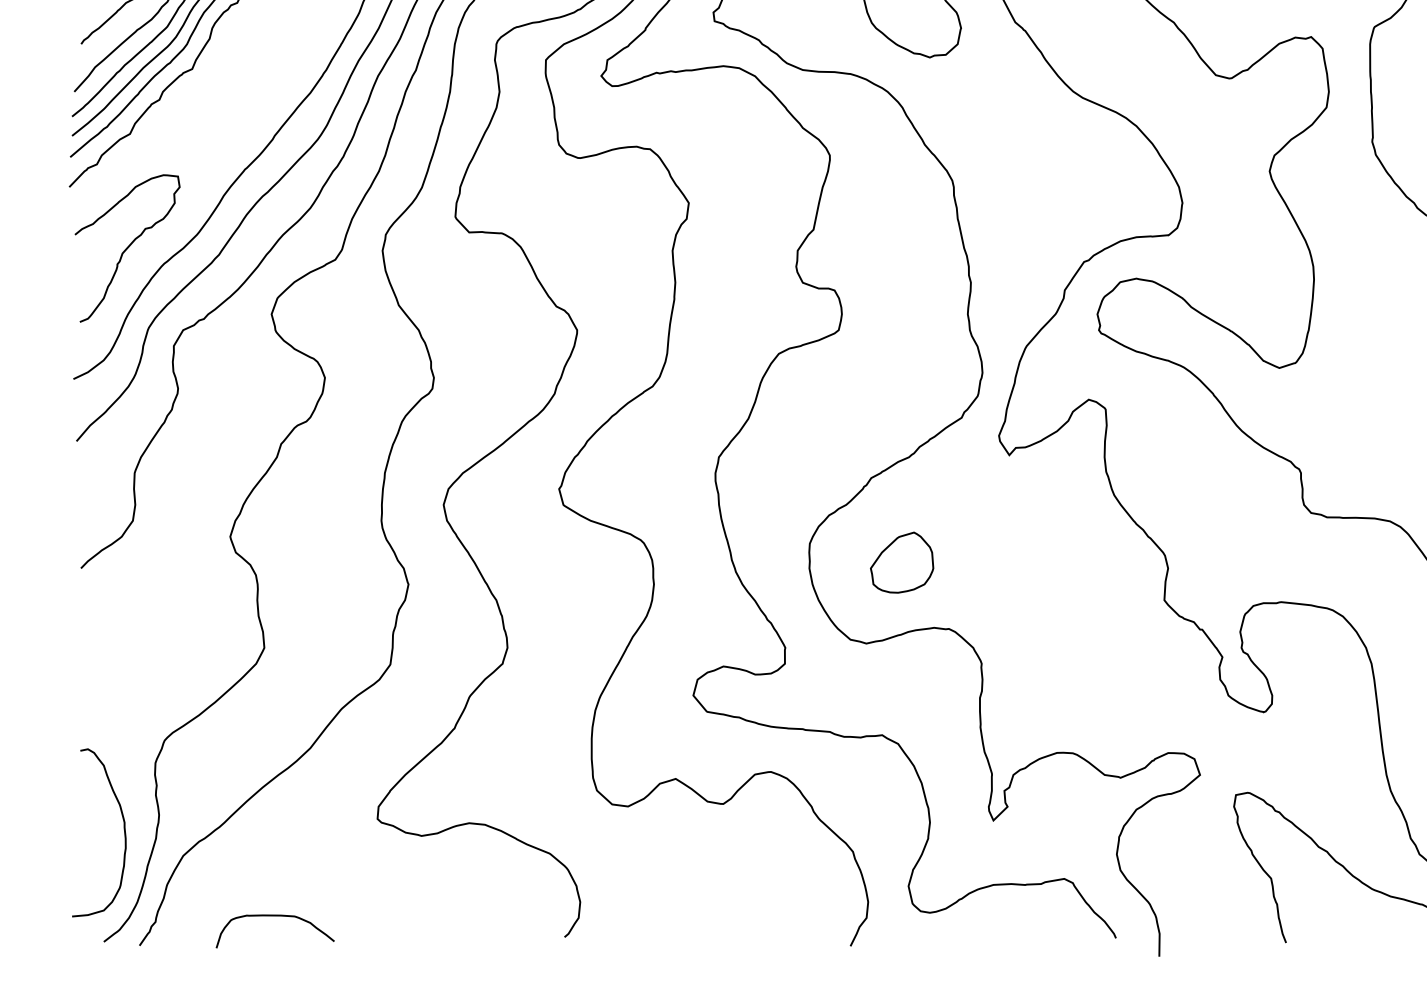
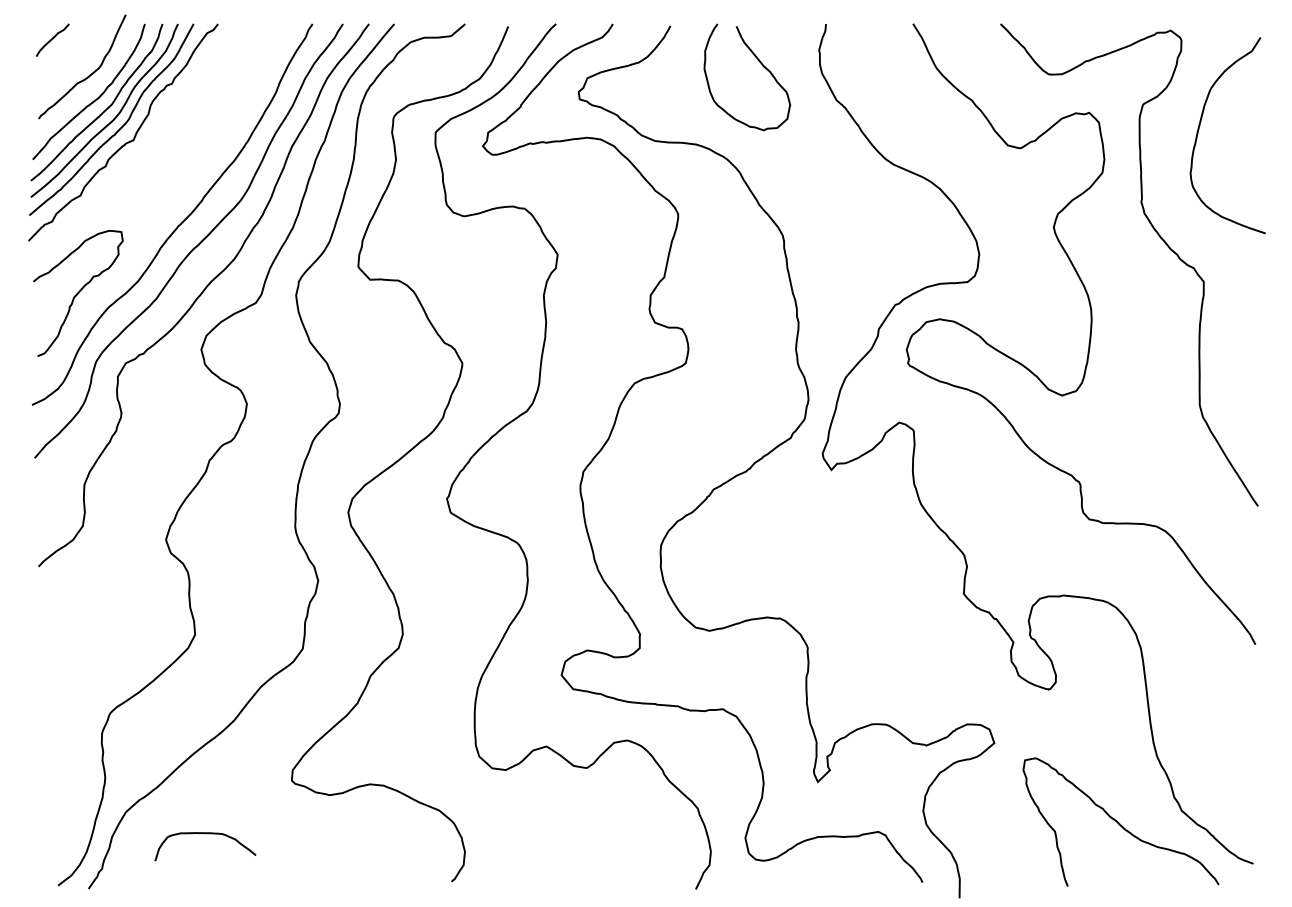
part: (901, 562) -> (739, 561), removed
curve: (123, 828) -> (74, 788), removed
curve: (275, 917) -> (205, 834), moved

